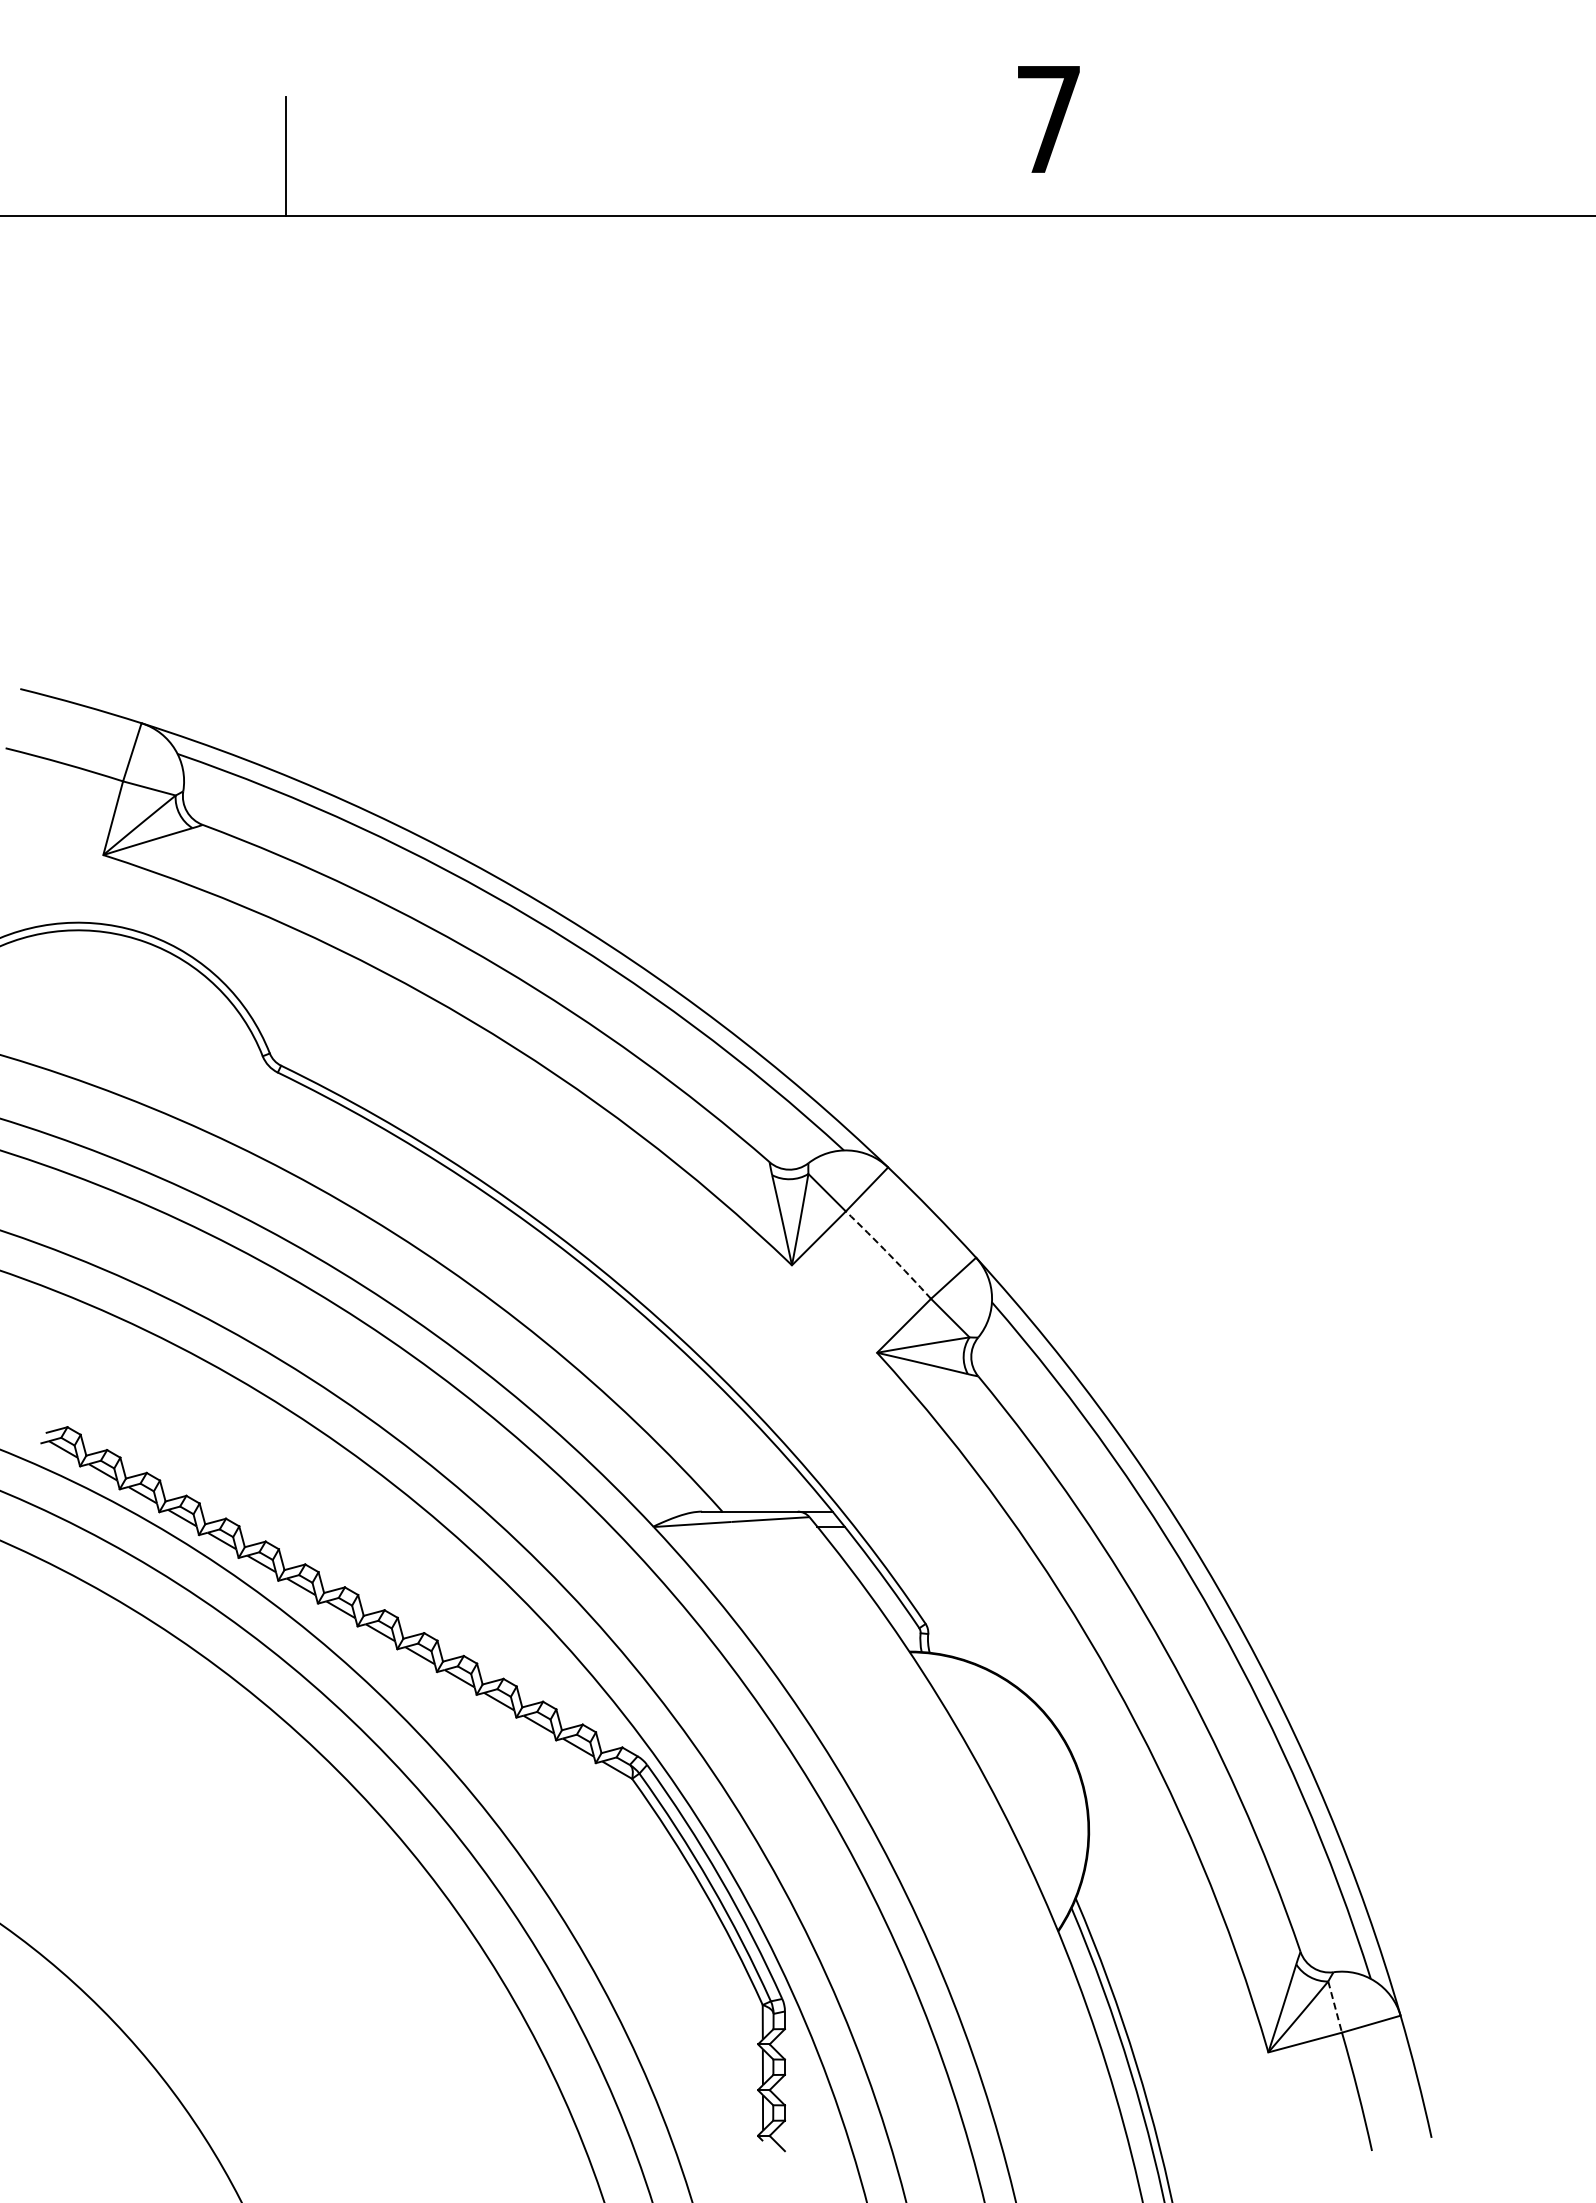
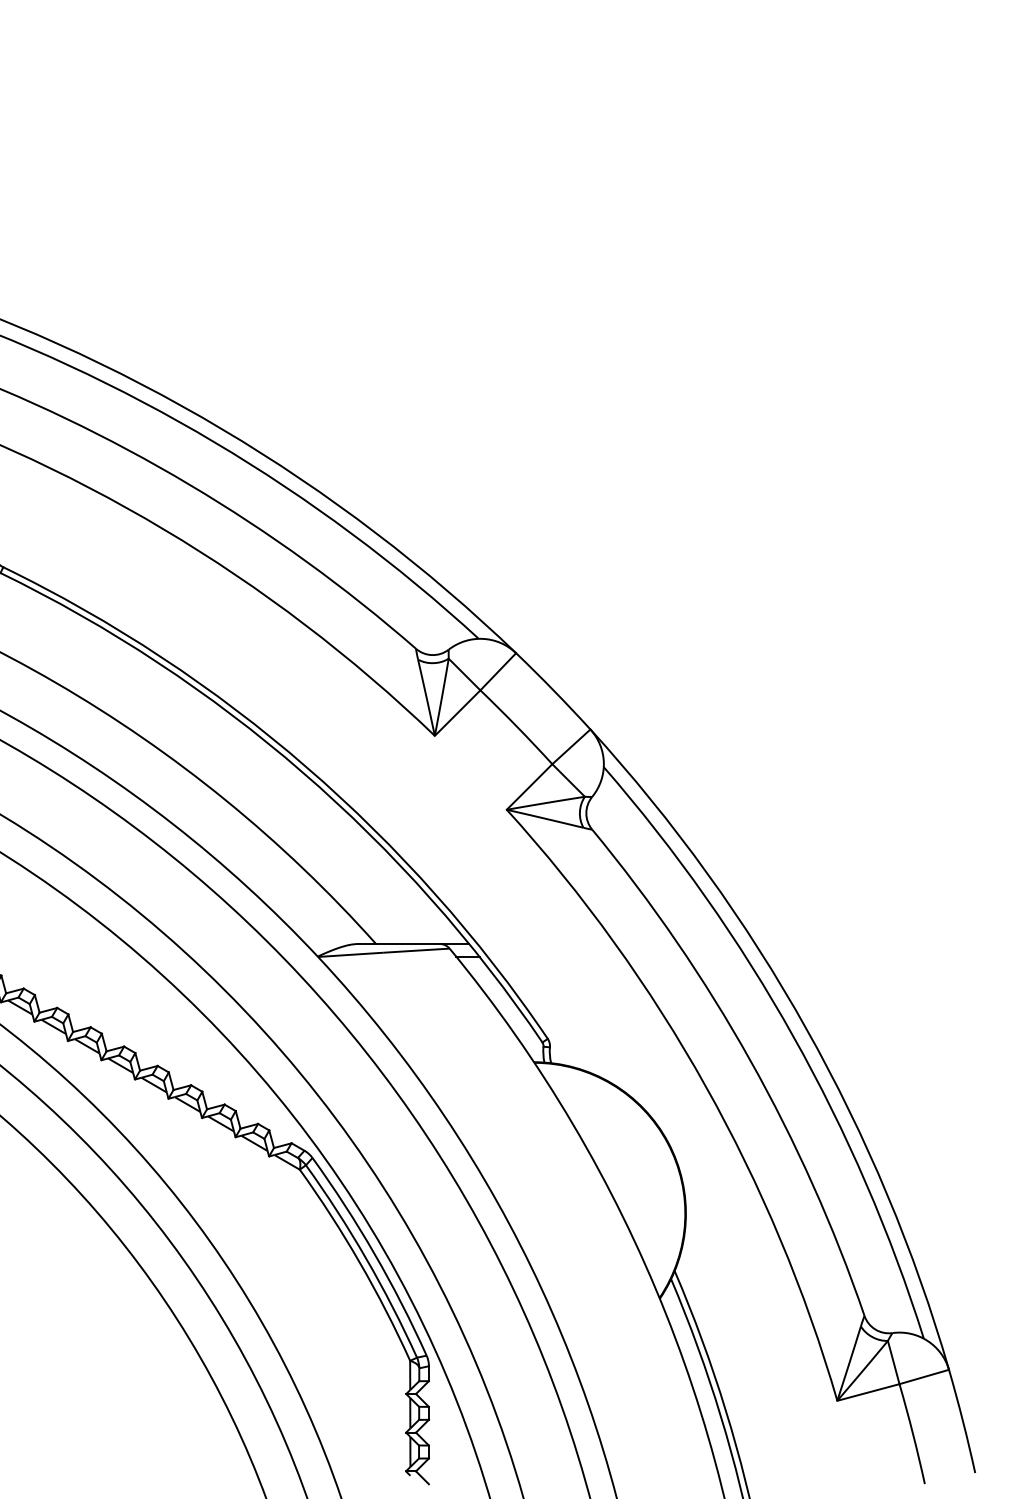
arc: (889, 1254) -> (517, 726), dashed -> solid
line: (1335, 2007) -> (894, 1362), dashed -> solid

